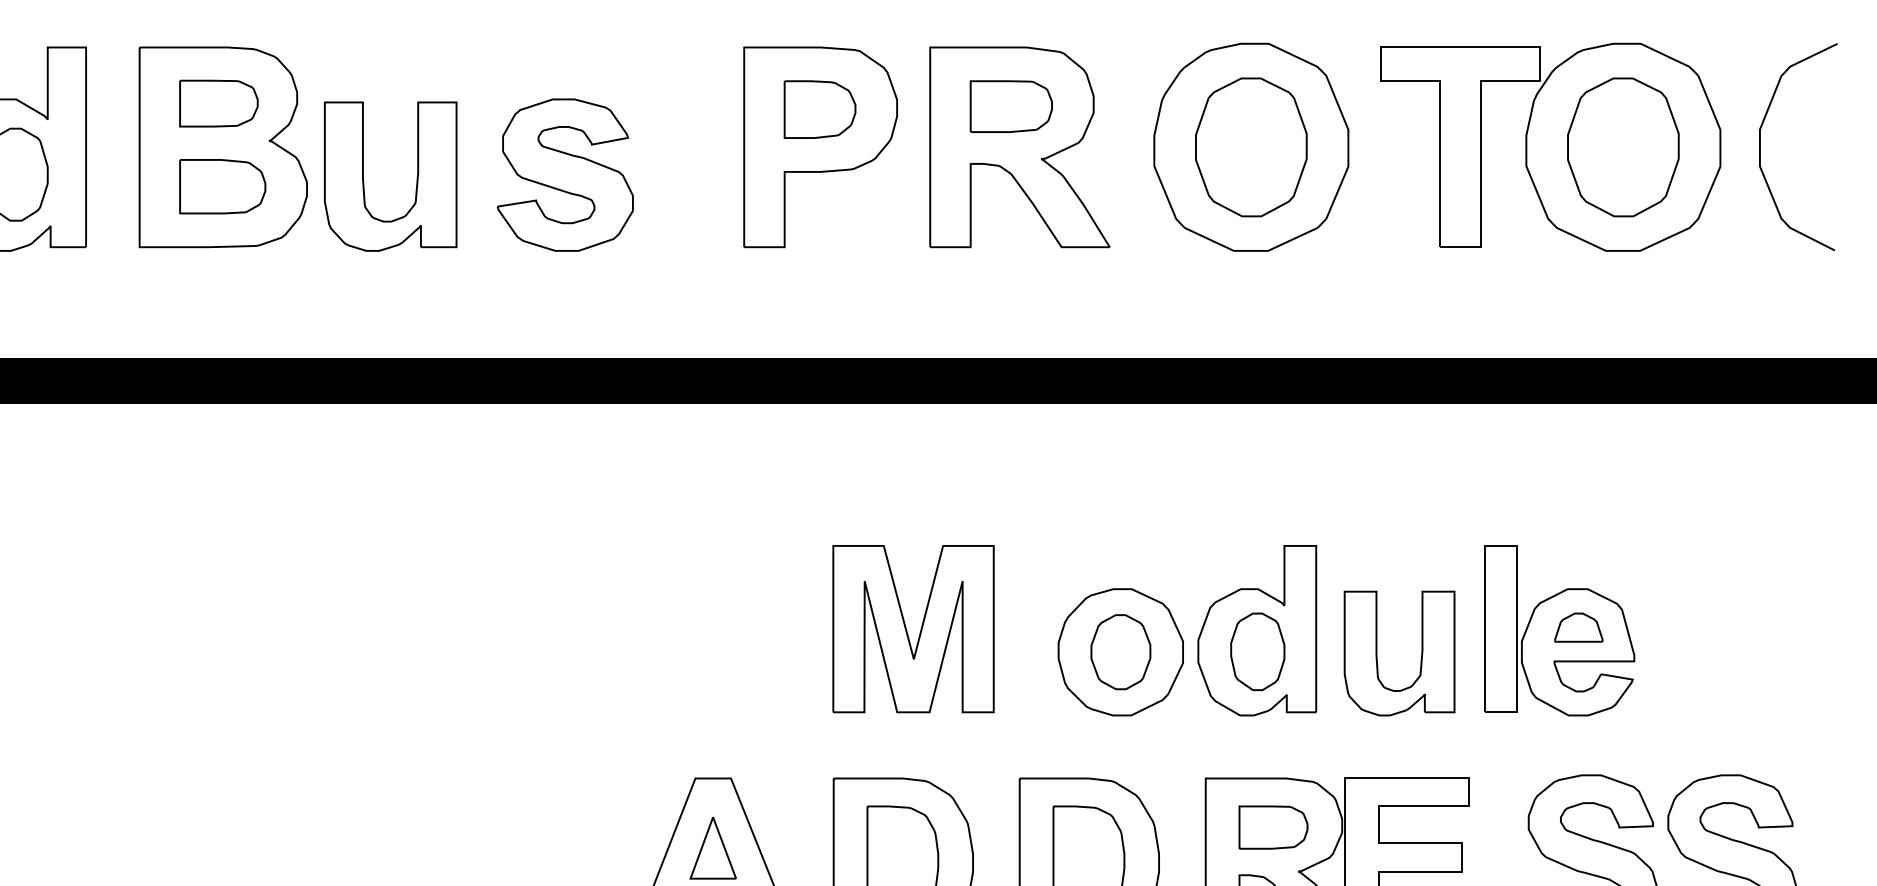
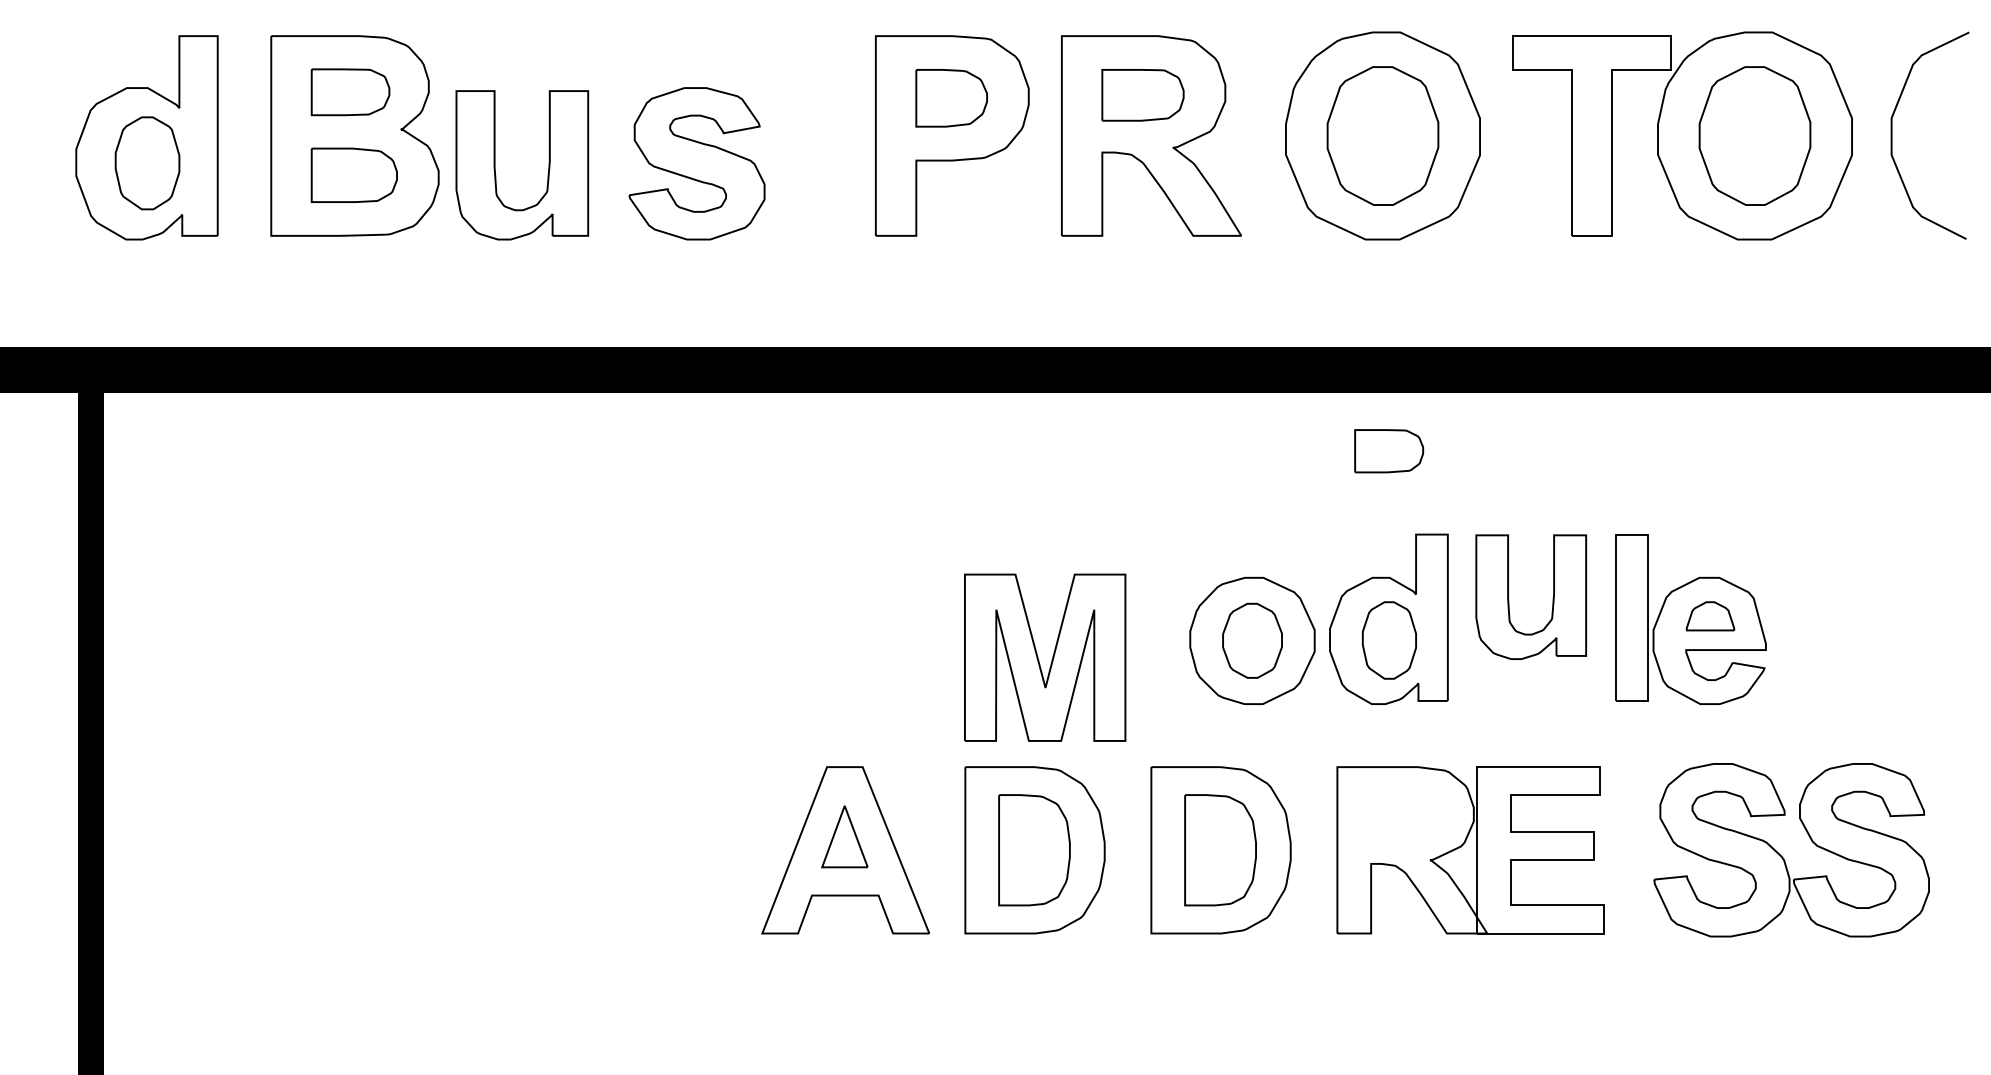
part: (919, 630) -> (1051, 659), moved
part: (1420, 654) -> (1552, 598), moved
part: (1273, 827) -> (1389, 451), moved

